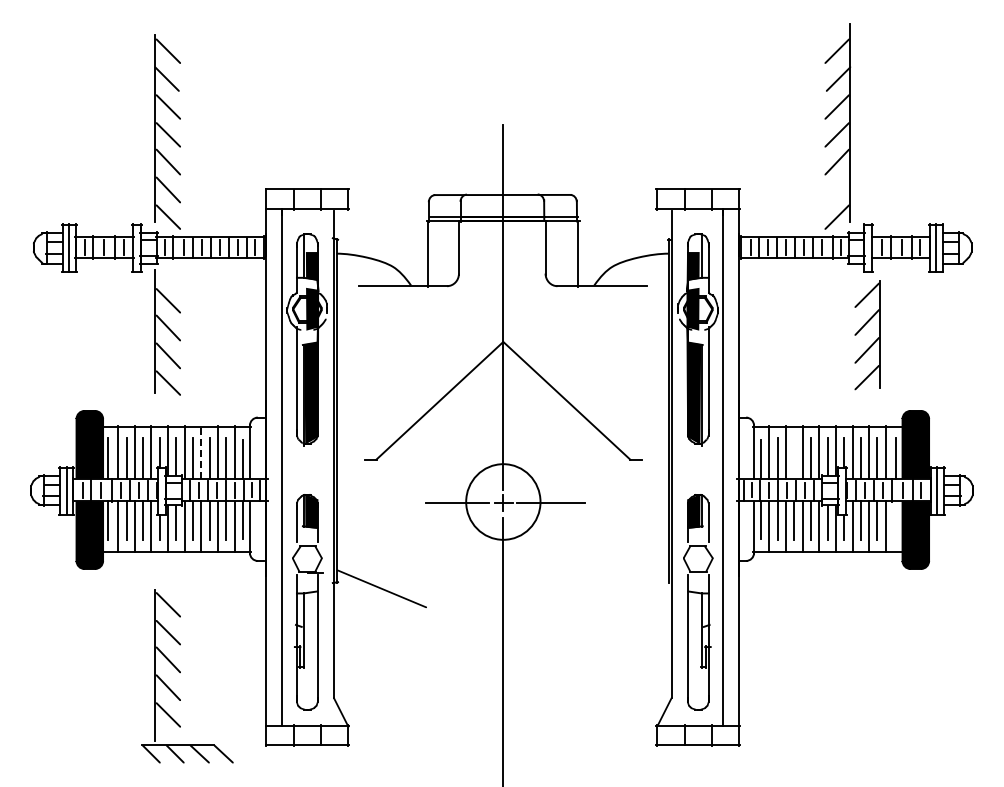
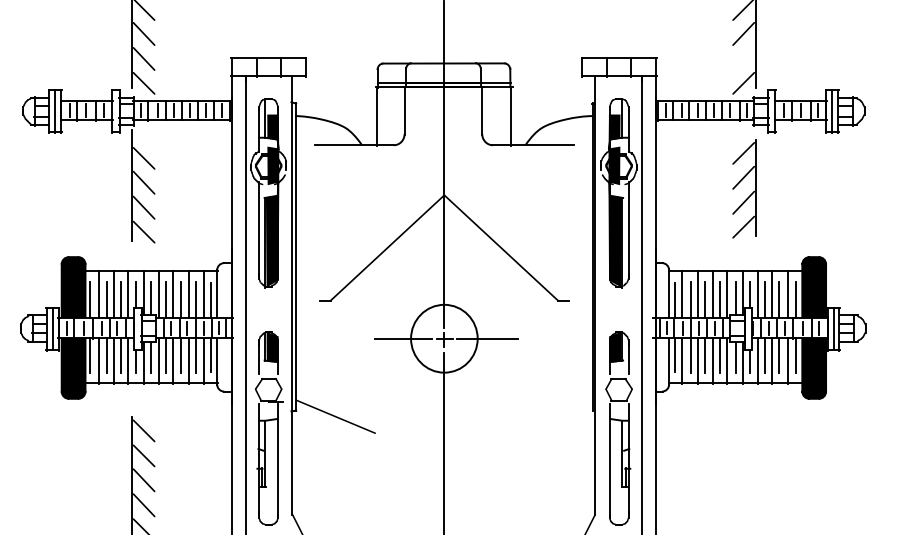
part: (861, 329) -> (738, 184), moved
line: (200, 451) -> (172, 293), dashed -> solid
line: (793, 458) -> (704, 299), added
line: (895, 520) -> (795, 355), added

